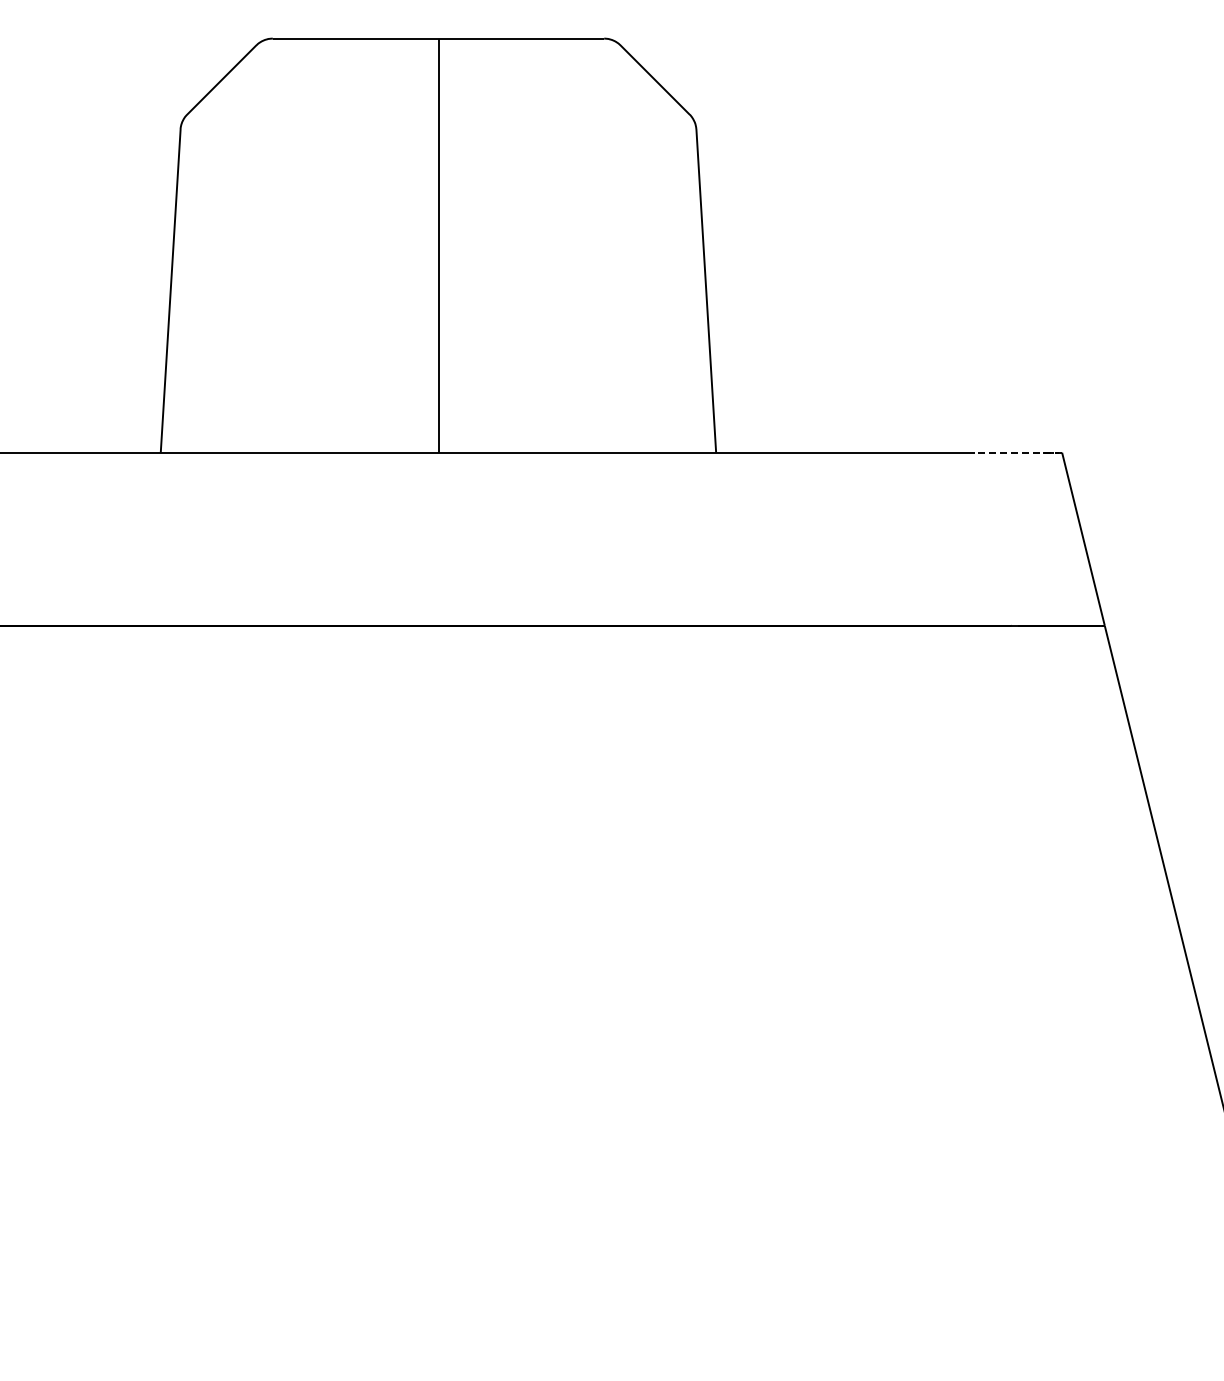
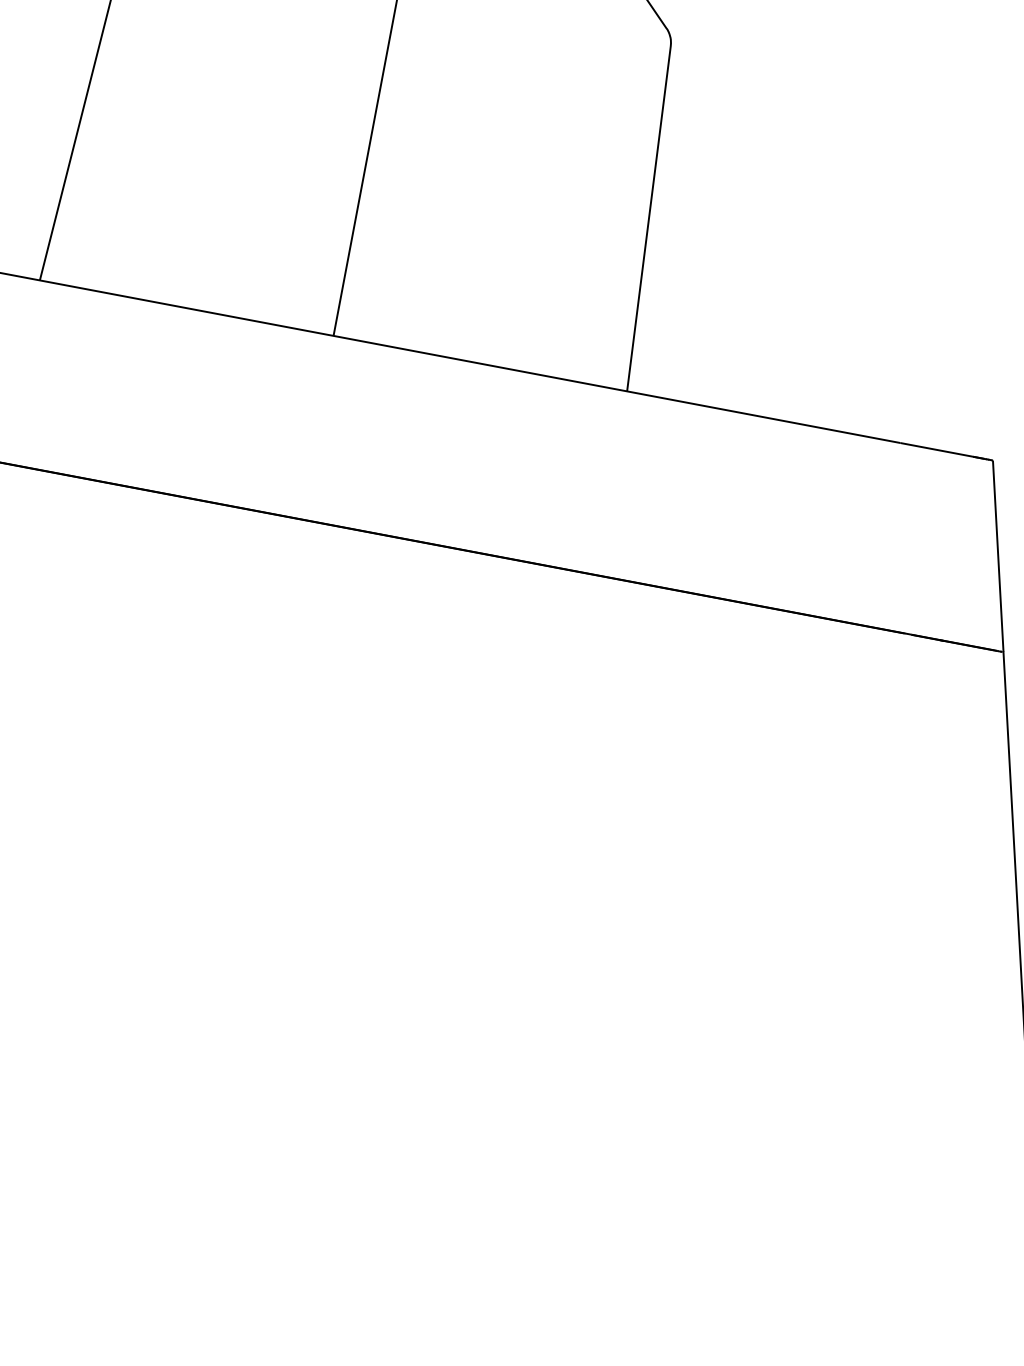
line: (1018, 452) -> (946, 451), dashed -> solid

